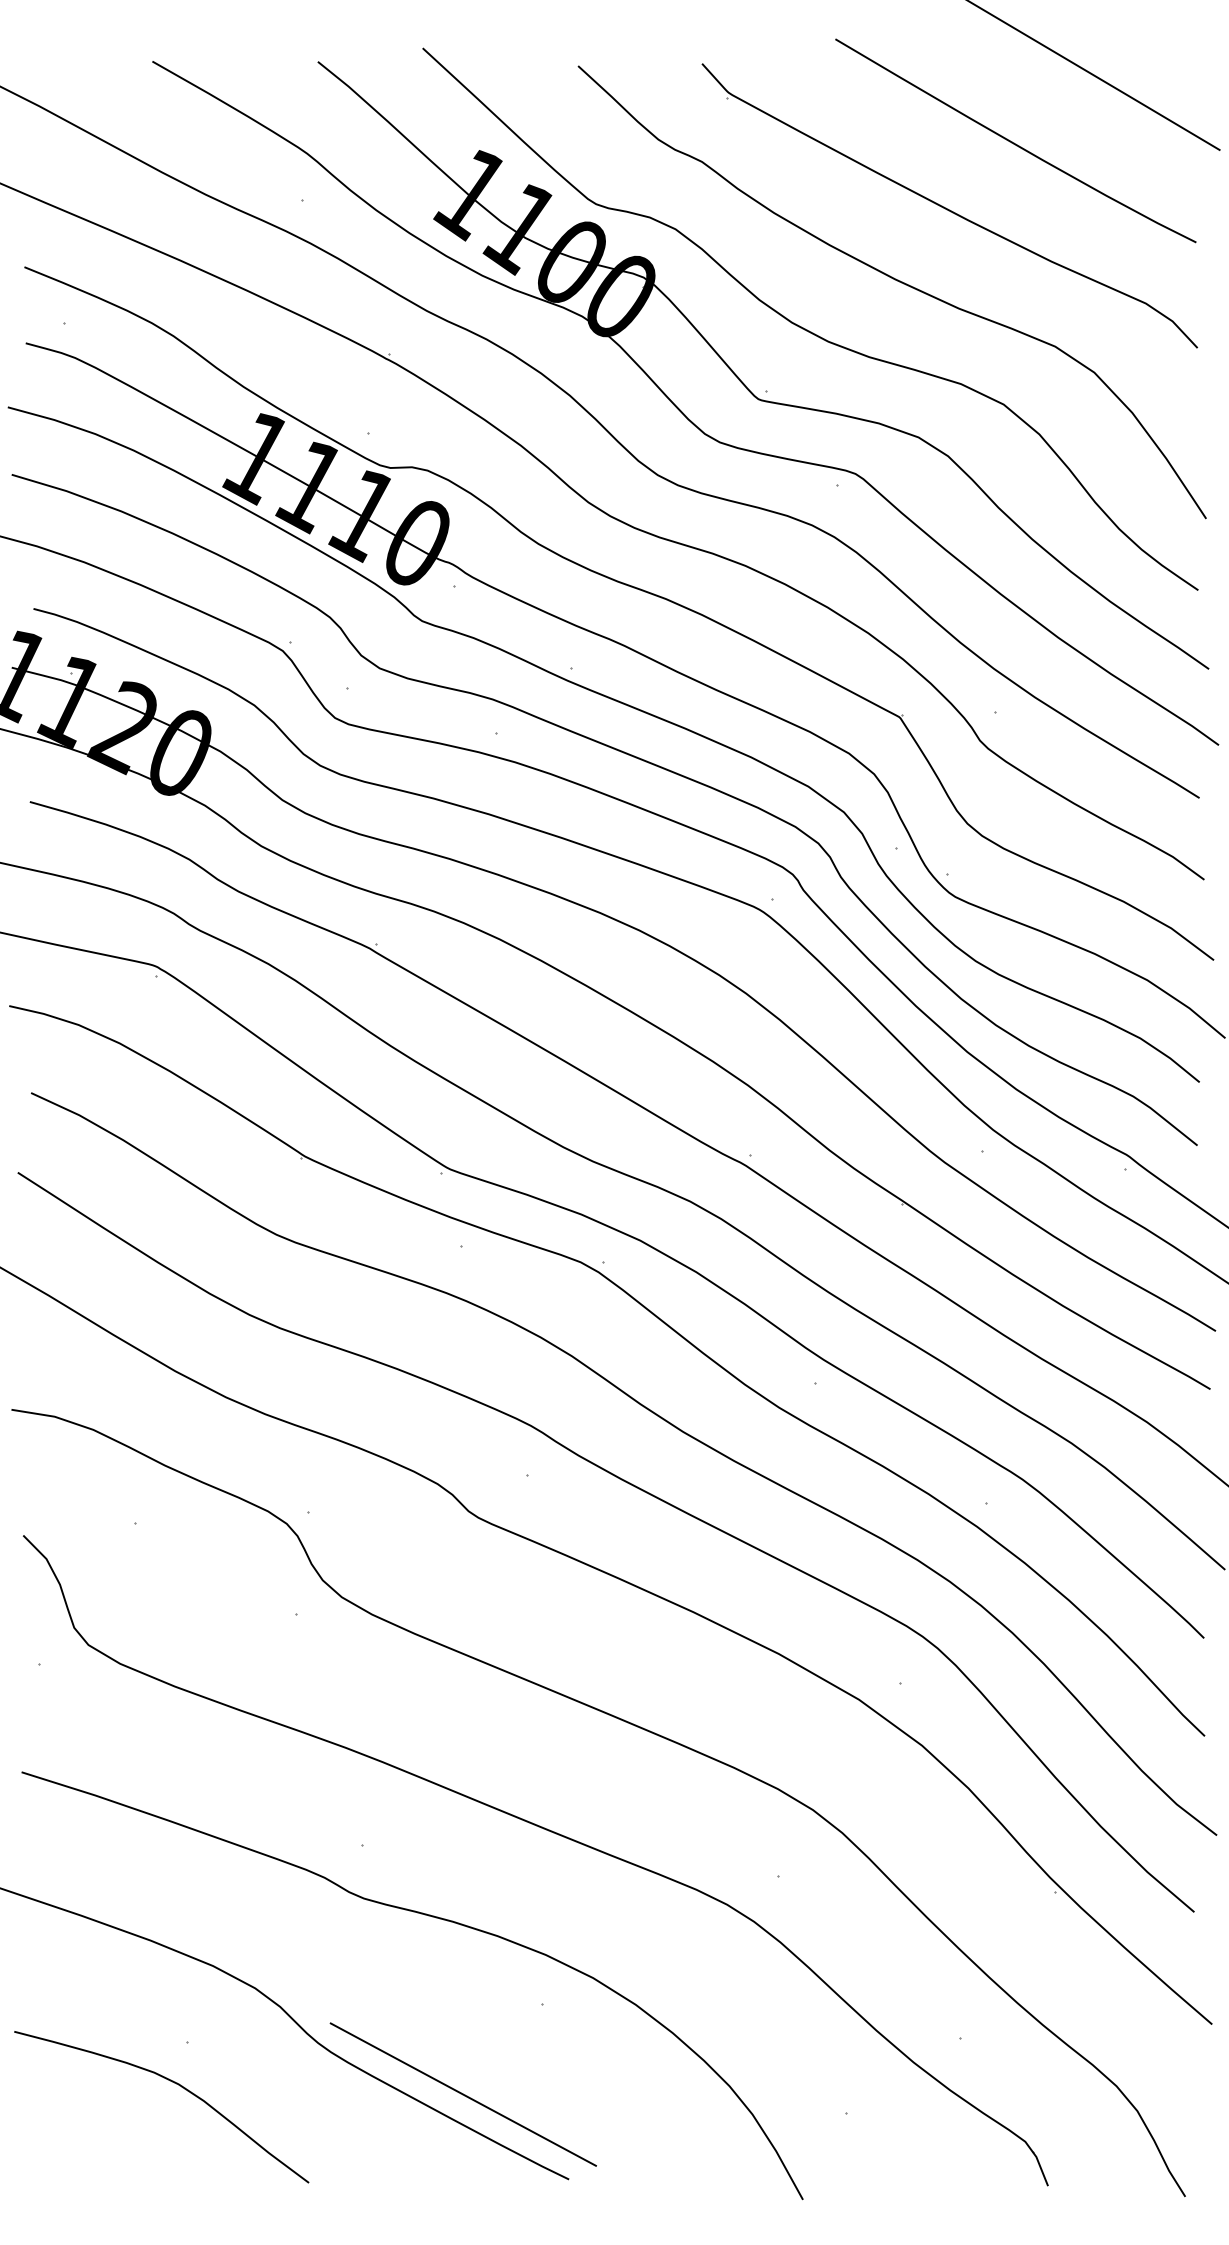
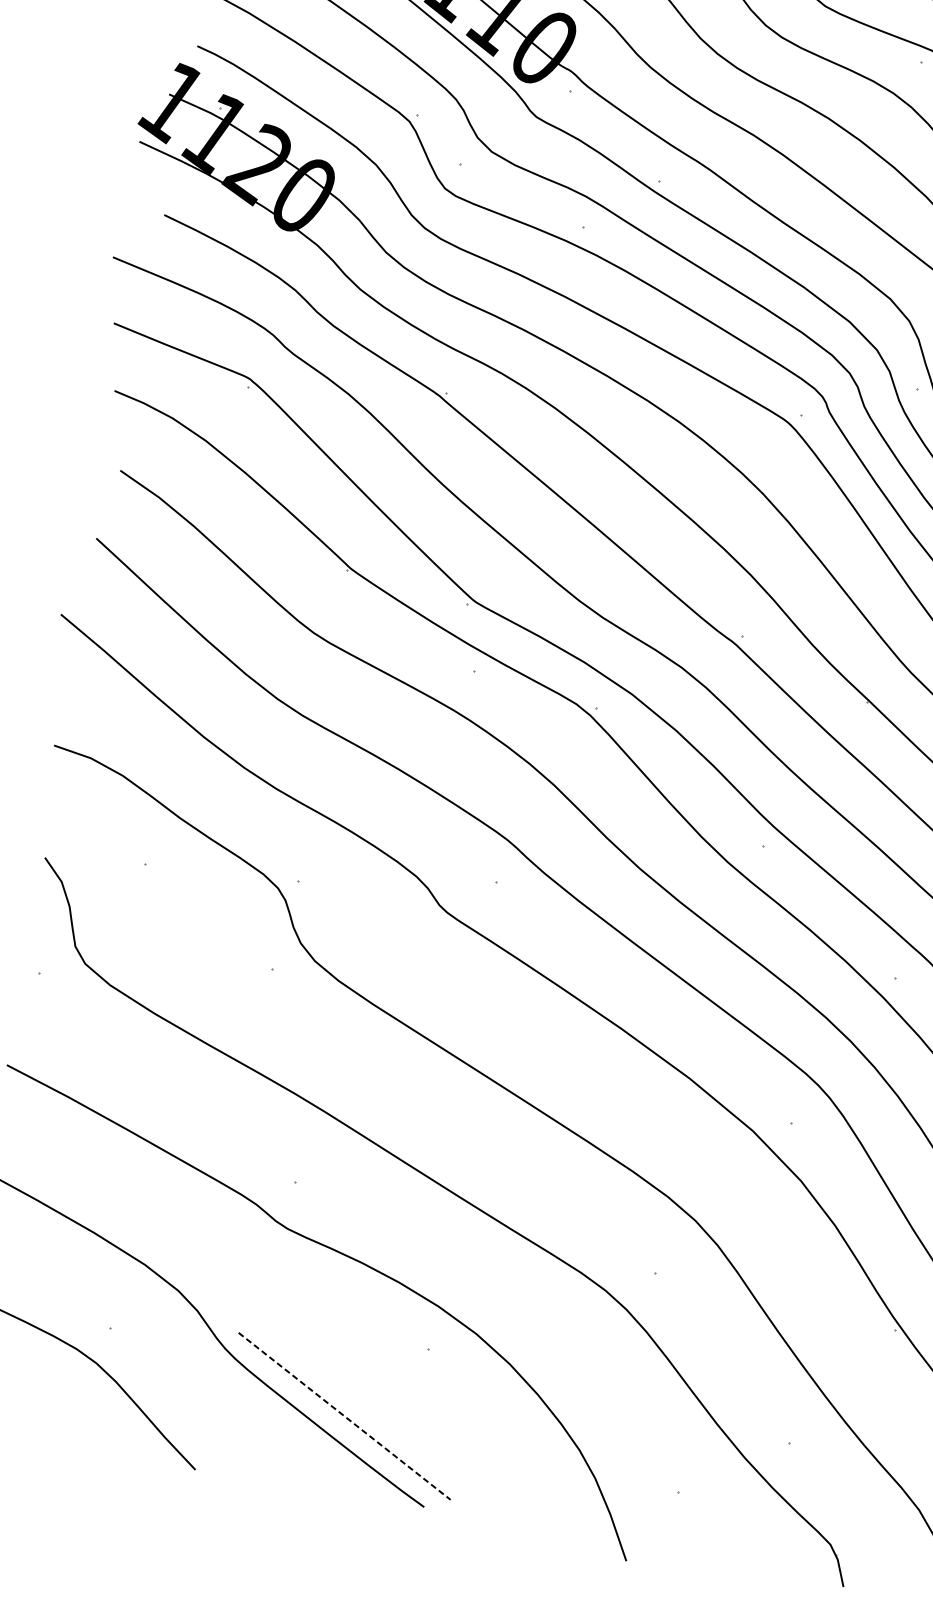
line: (463, 2094) -> (344, 1416), solid -> dashed

